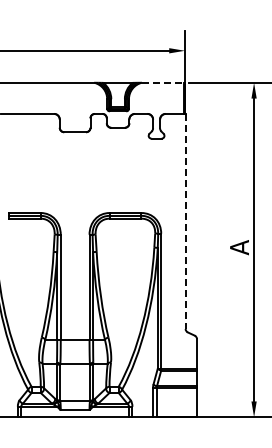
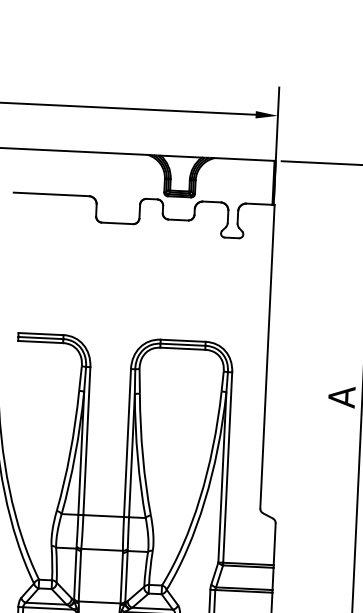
line: (163, 82) -> (245, 159), dashed -> solid
line: (185, 221) -> (267, 356), dashed -> solid

